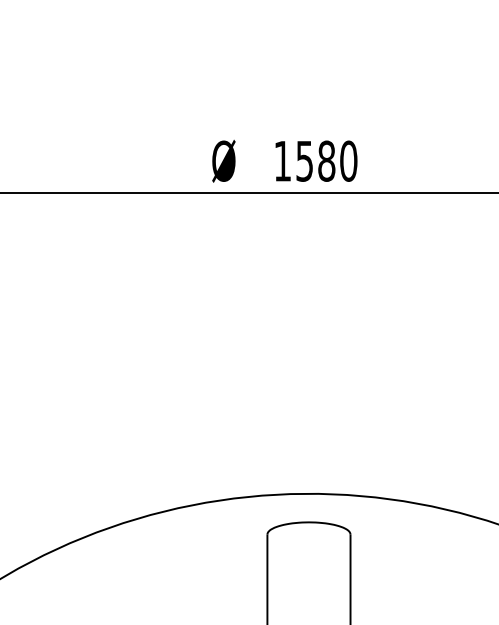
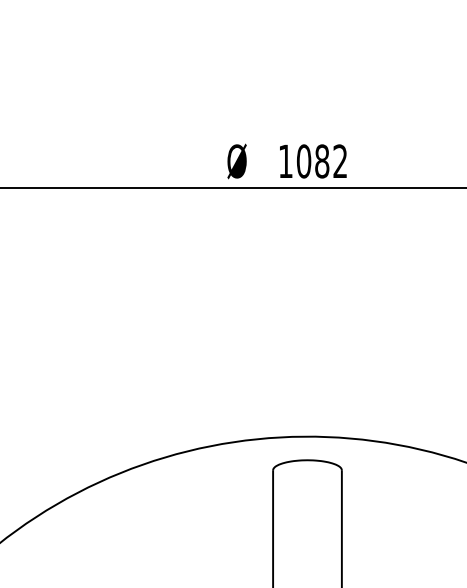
text: (325, 161) -> (321, 161), 1580 -> 1082

